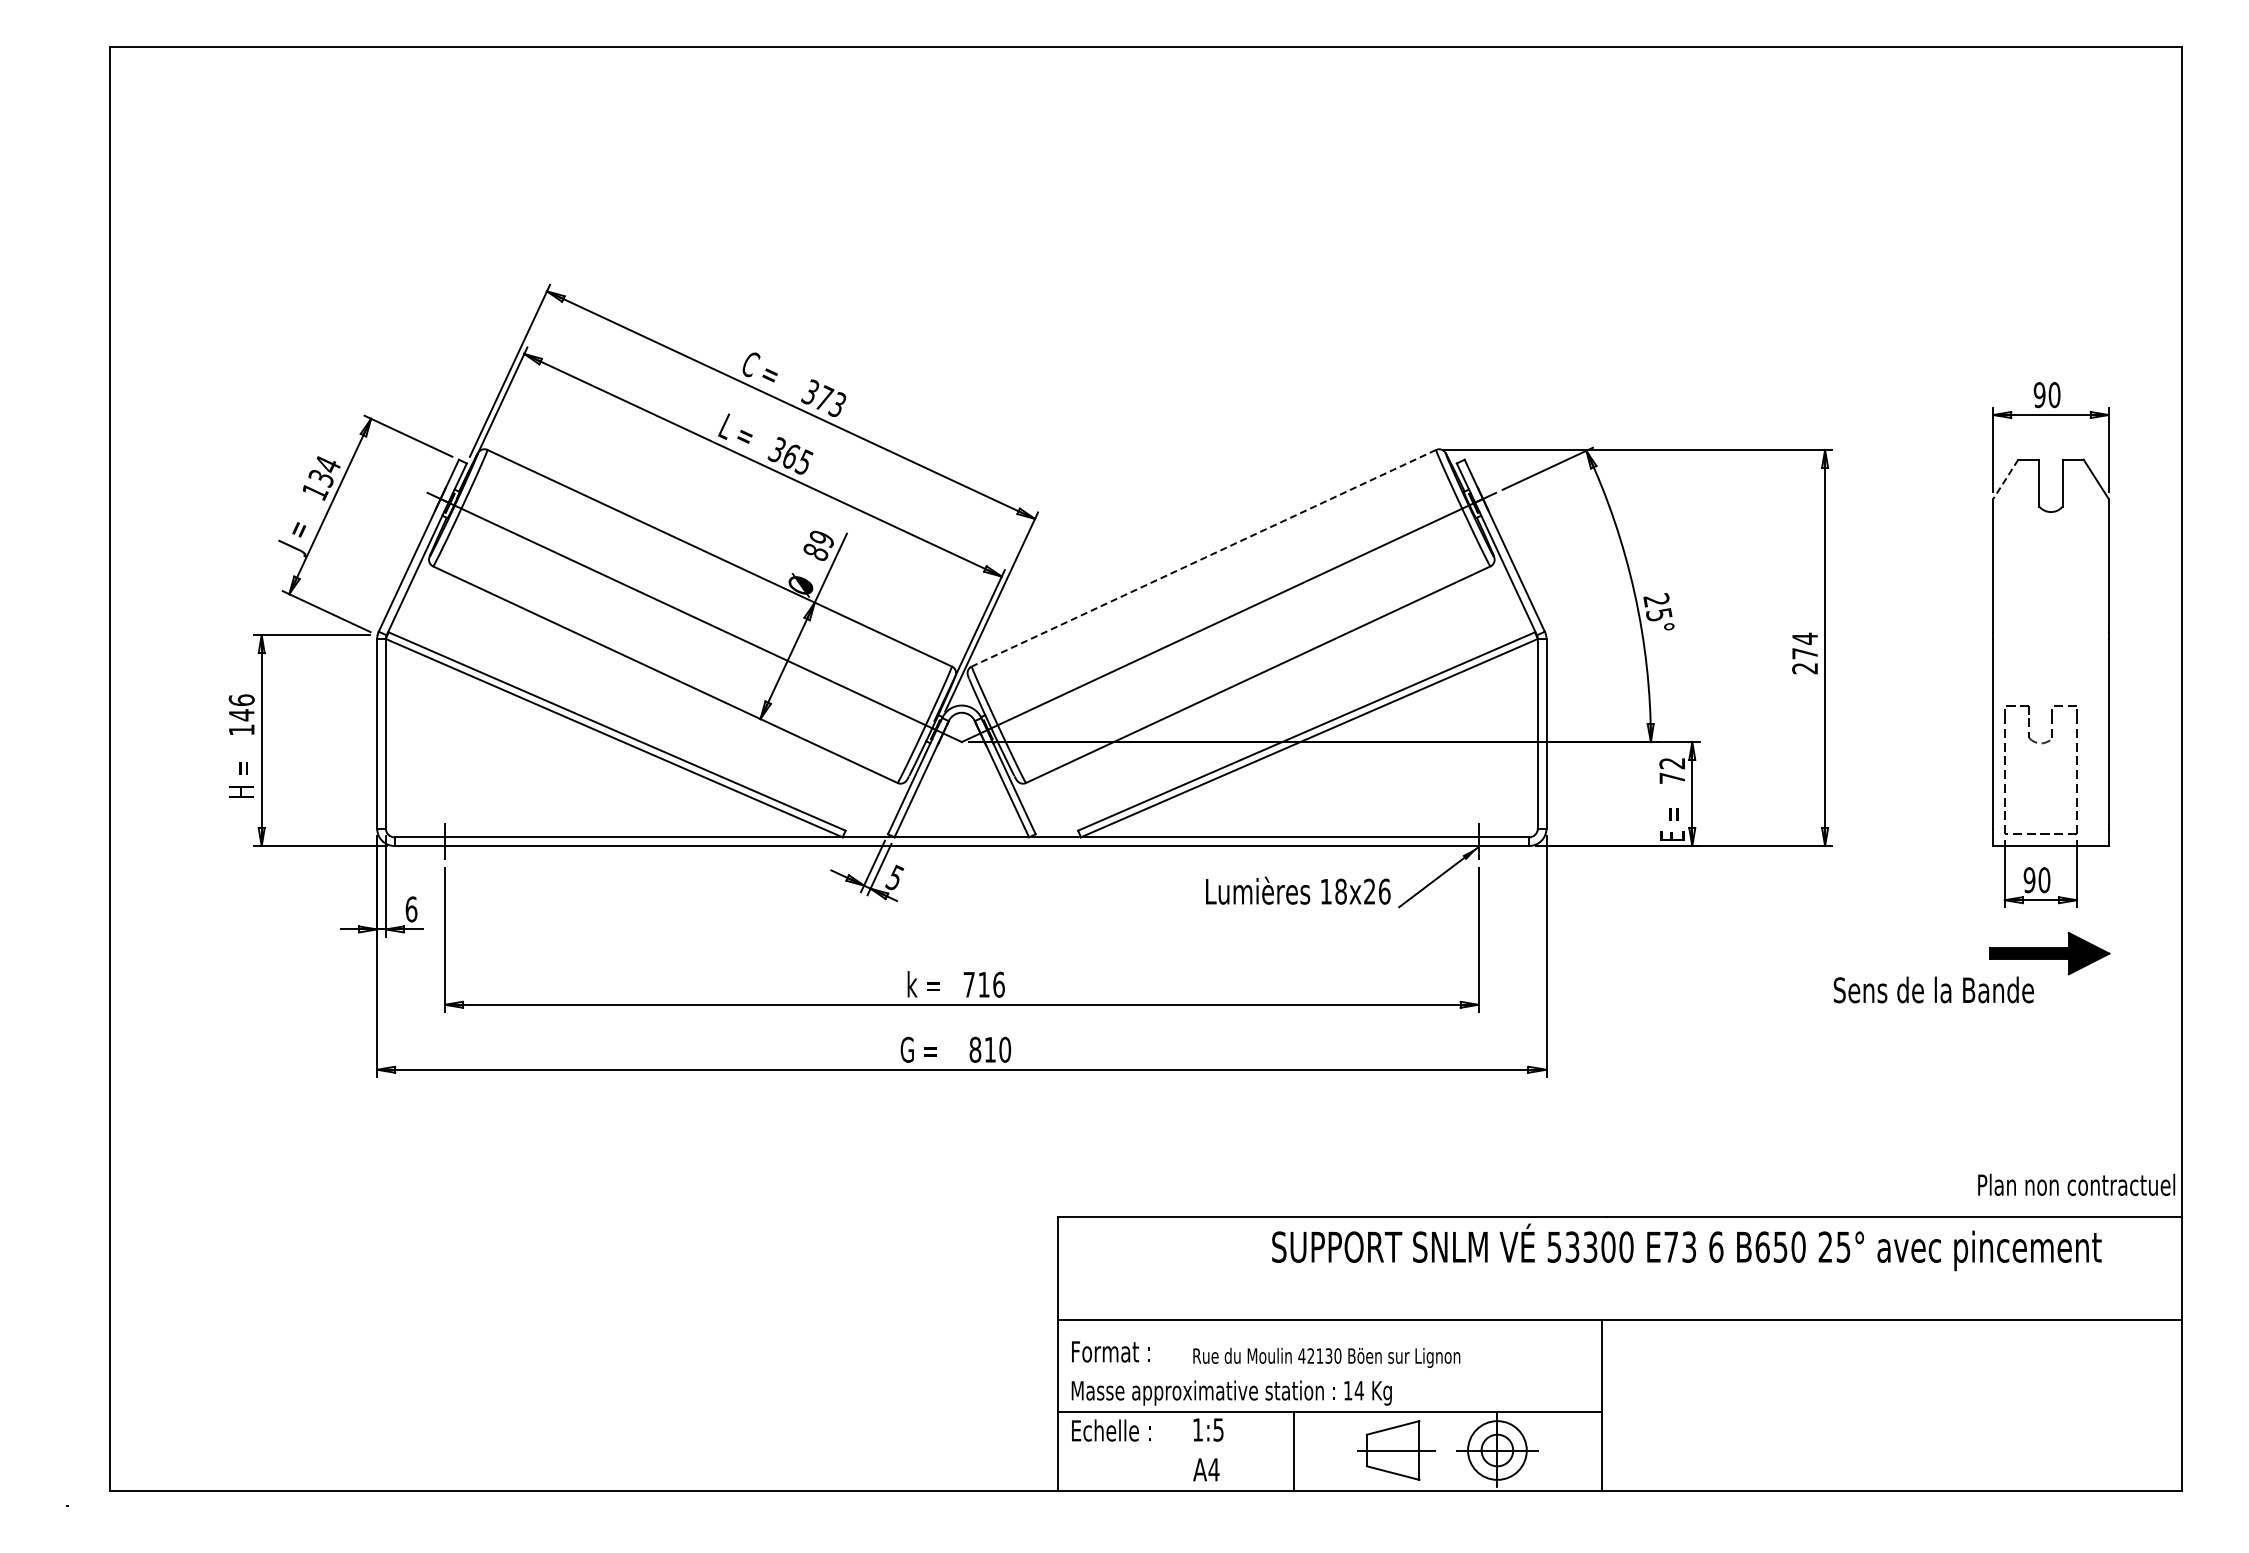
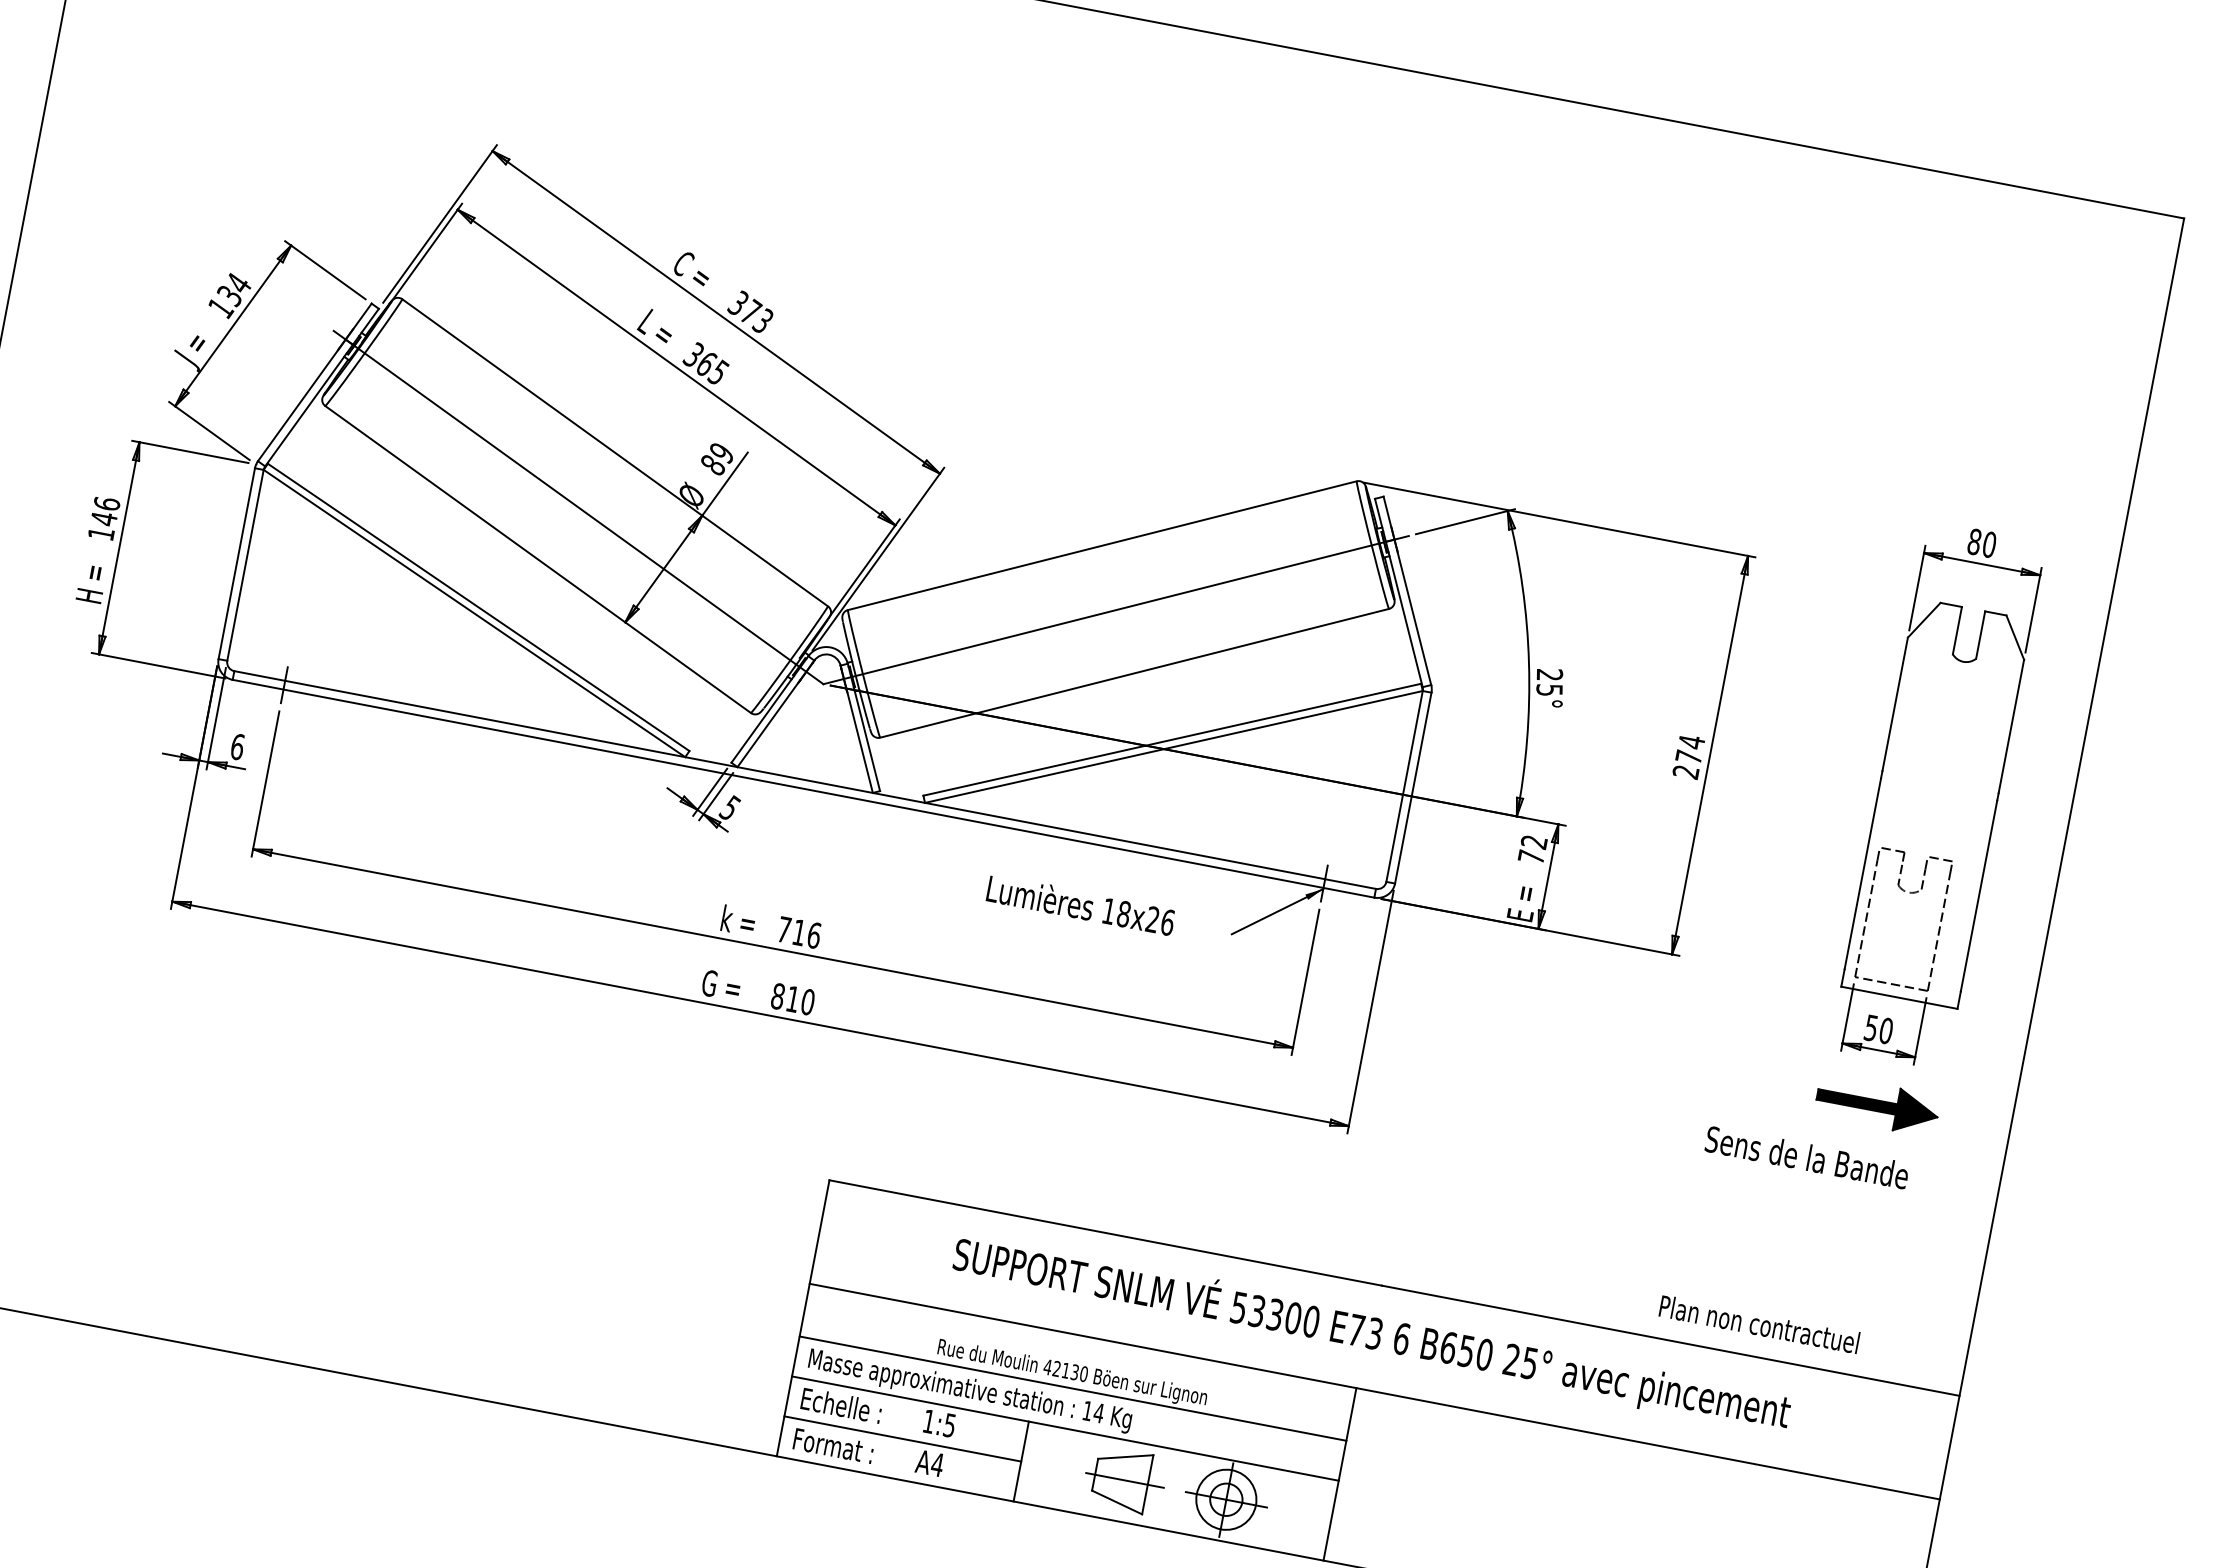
text: (2039, 395) -> (1974, 542), 90 -> 80
line: (2005, 479) -> (1923, 620), dashed -> solid
line: (1203, 558) -> (1101, 545), dashed -> solid
text: (2029, 879) -> (1871, 1027), 90 -> 50
text: (1298, 890) -> (1081, 904), moved
text: (1933, 989) -> (1806, 1156), moved
text: (2076, 1184) -> (1759, 1324), moved
text: (1686, 1247) -> (1371, 1333), moved
text: (1110, 1351) -> (833, 1445), moved
line: (1329, 1371) -> (1072, 1388), added
line: (1175, 1451) -> (902, 1438), added

